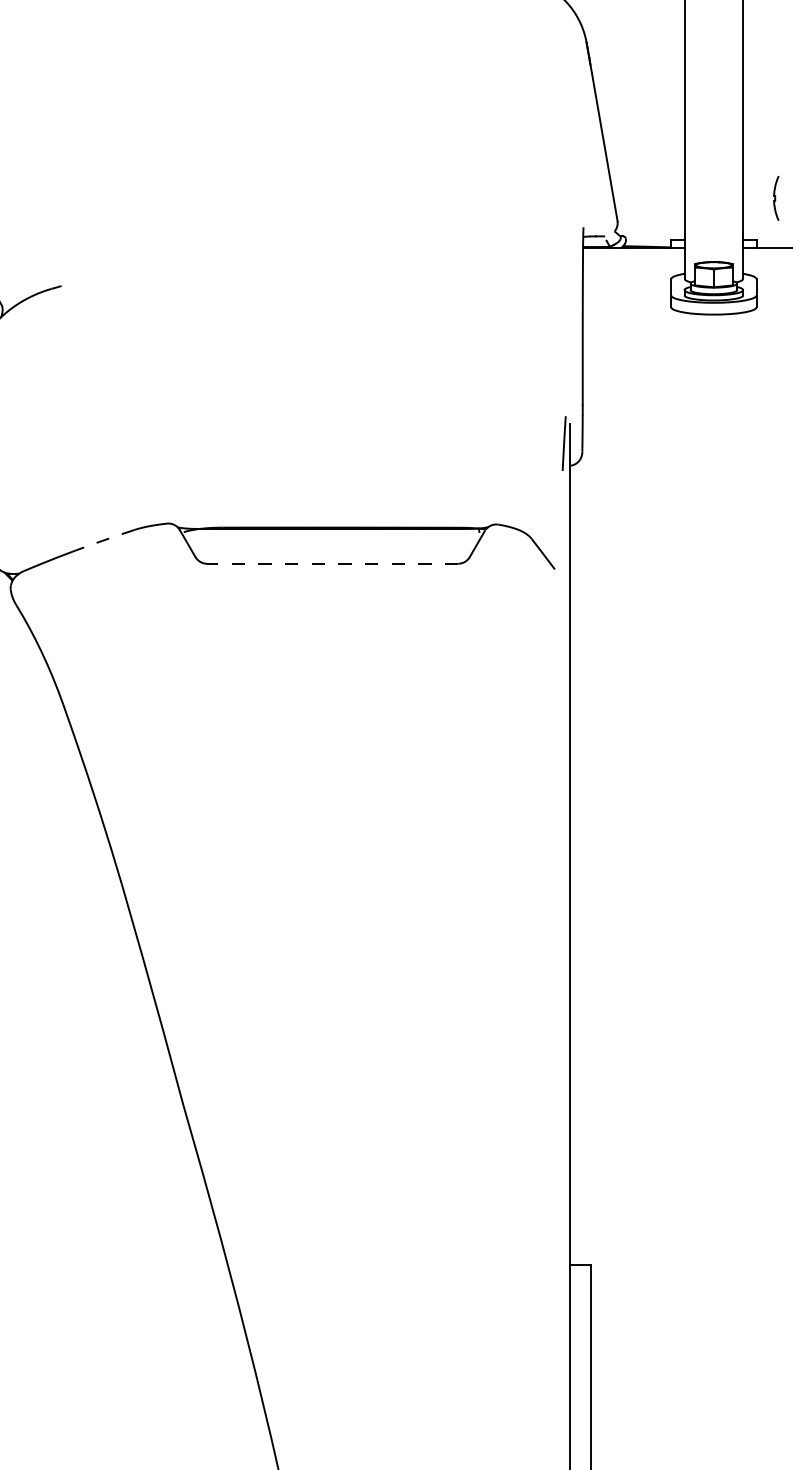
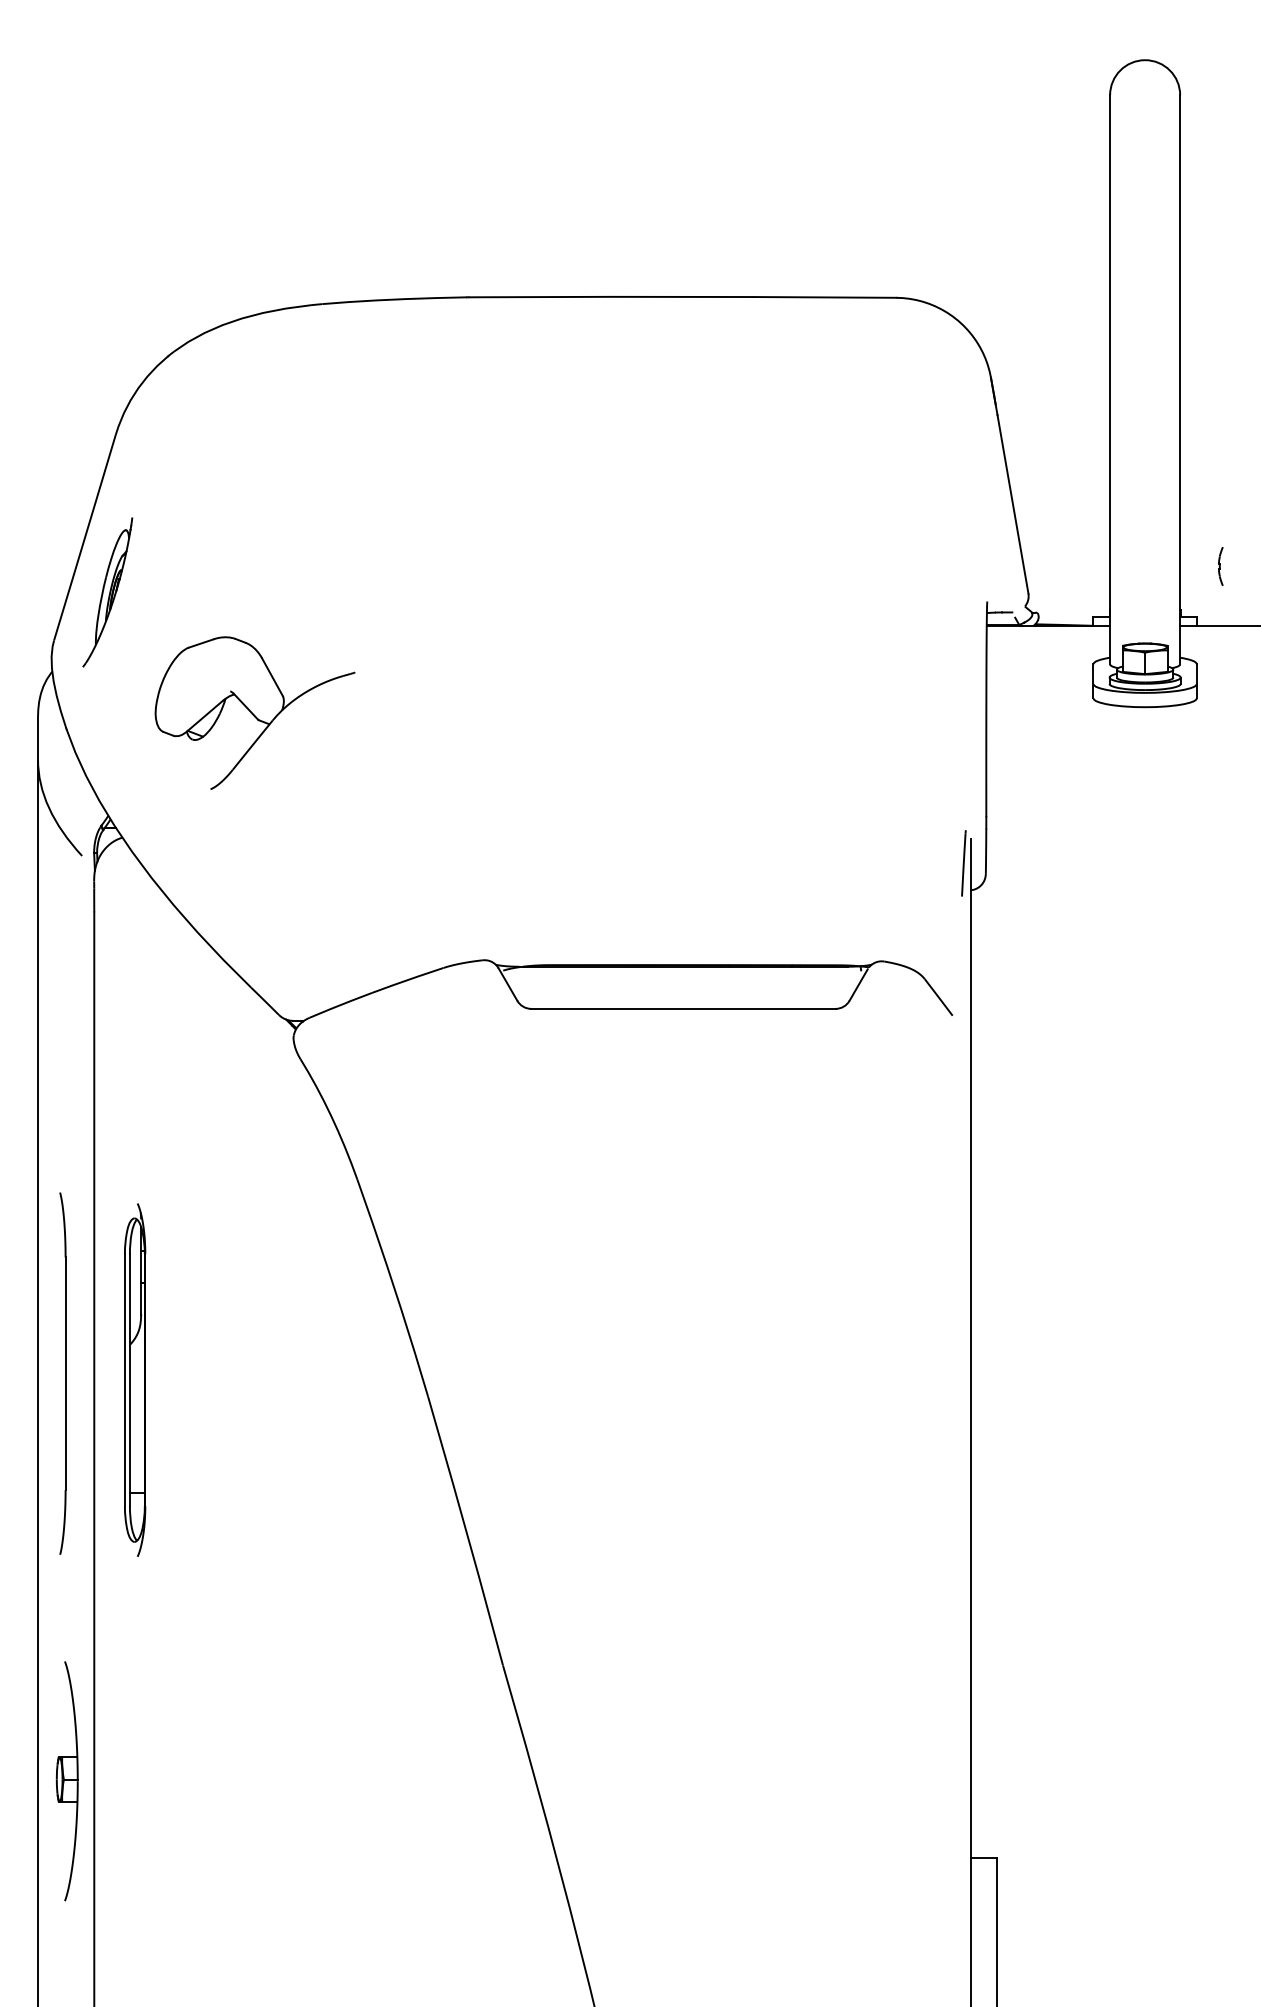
part: (776, 198) -> (1220, 566), size x0.71
line: (103, 540) -> (406, 980), dashed -> solid
line: (331, 563) -> (682, 1008), dashed -> solid

